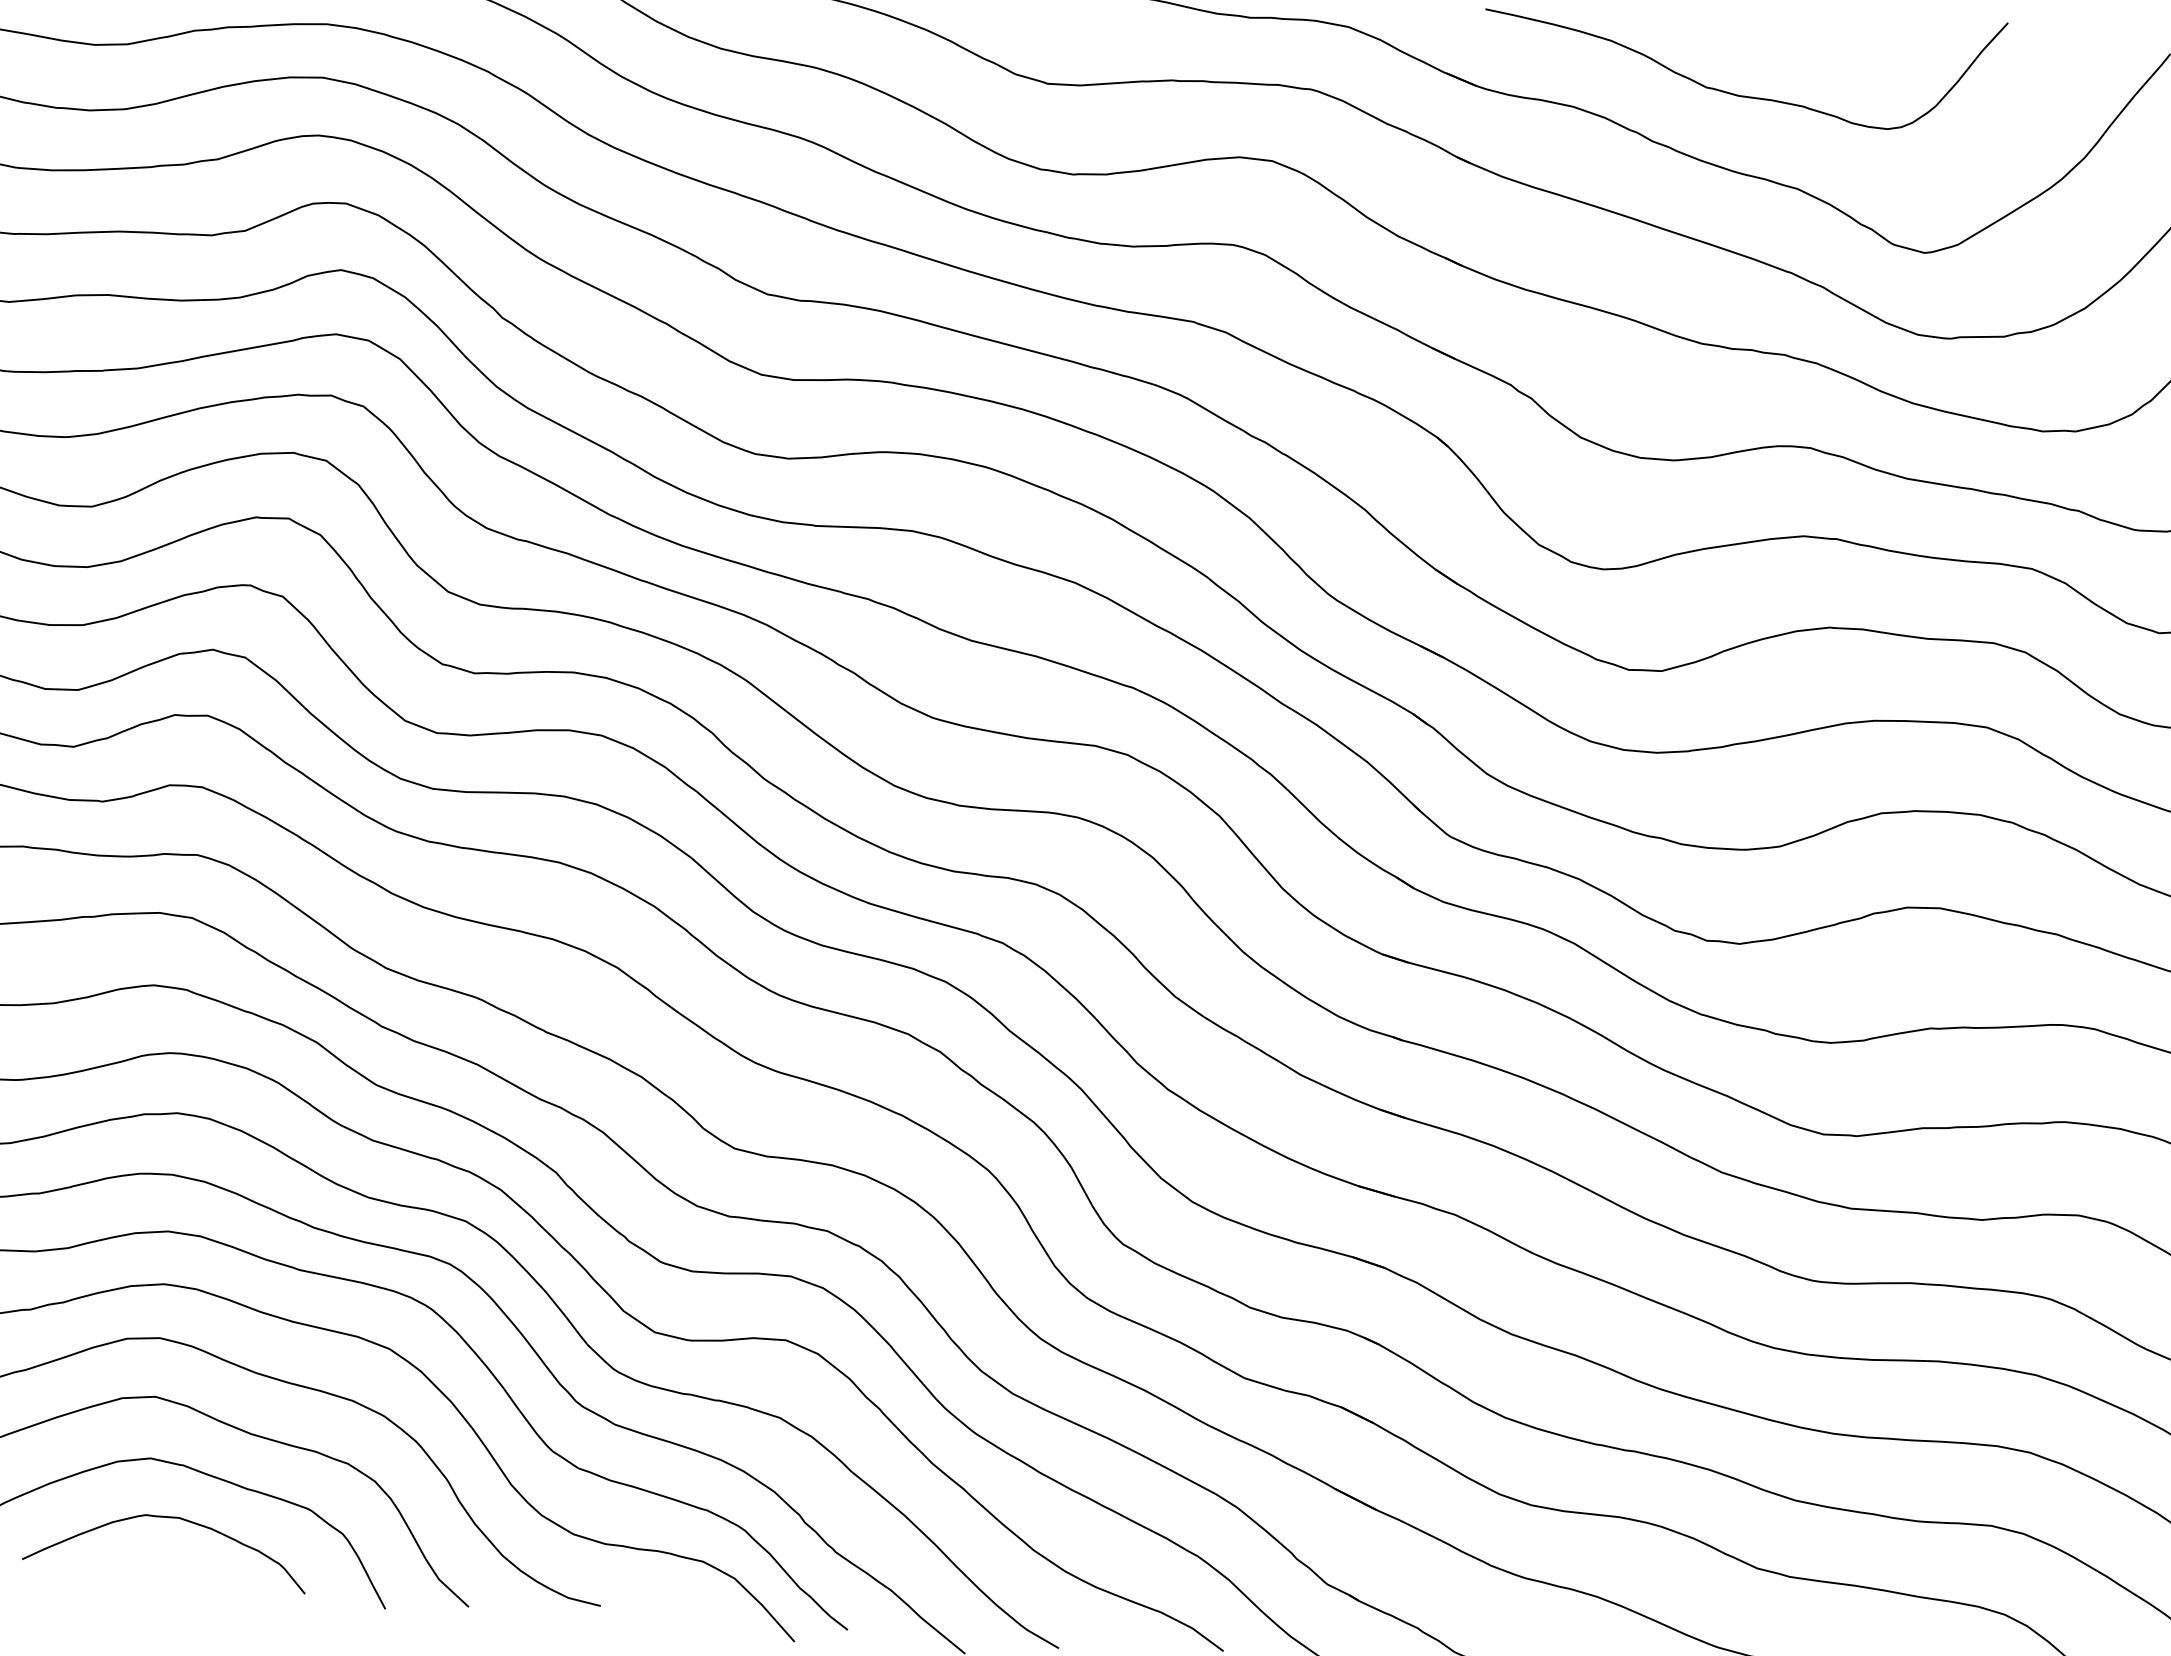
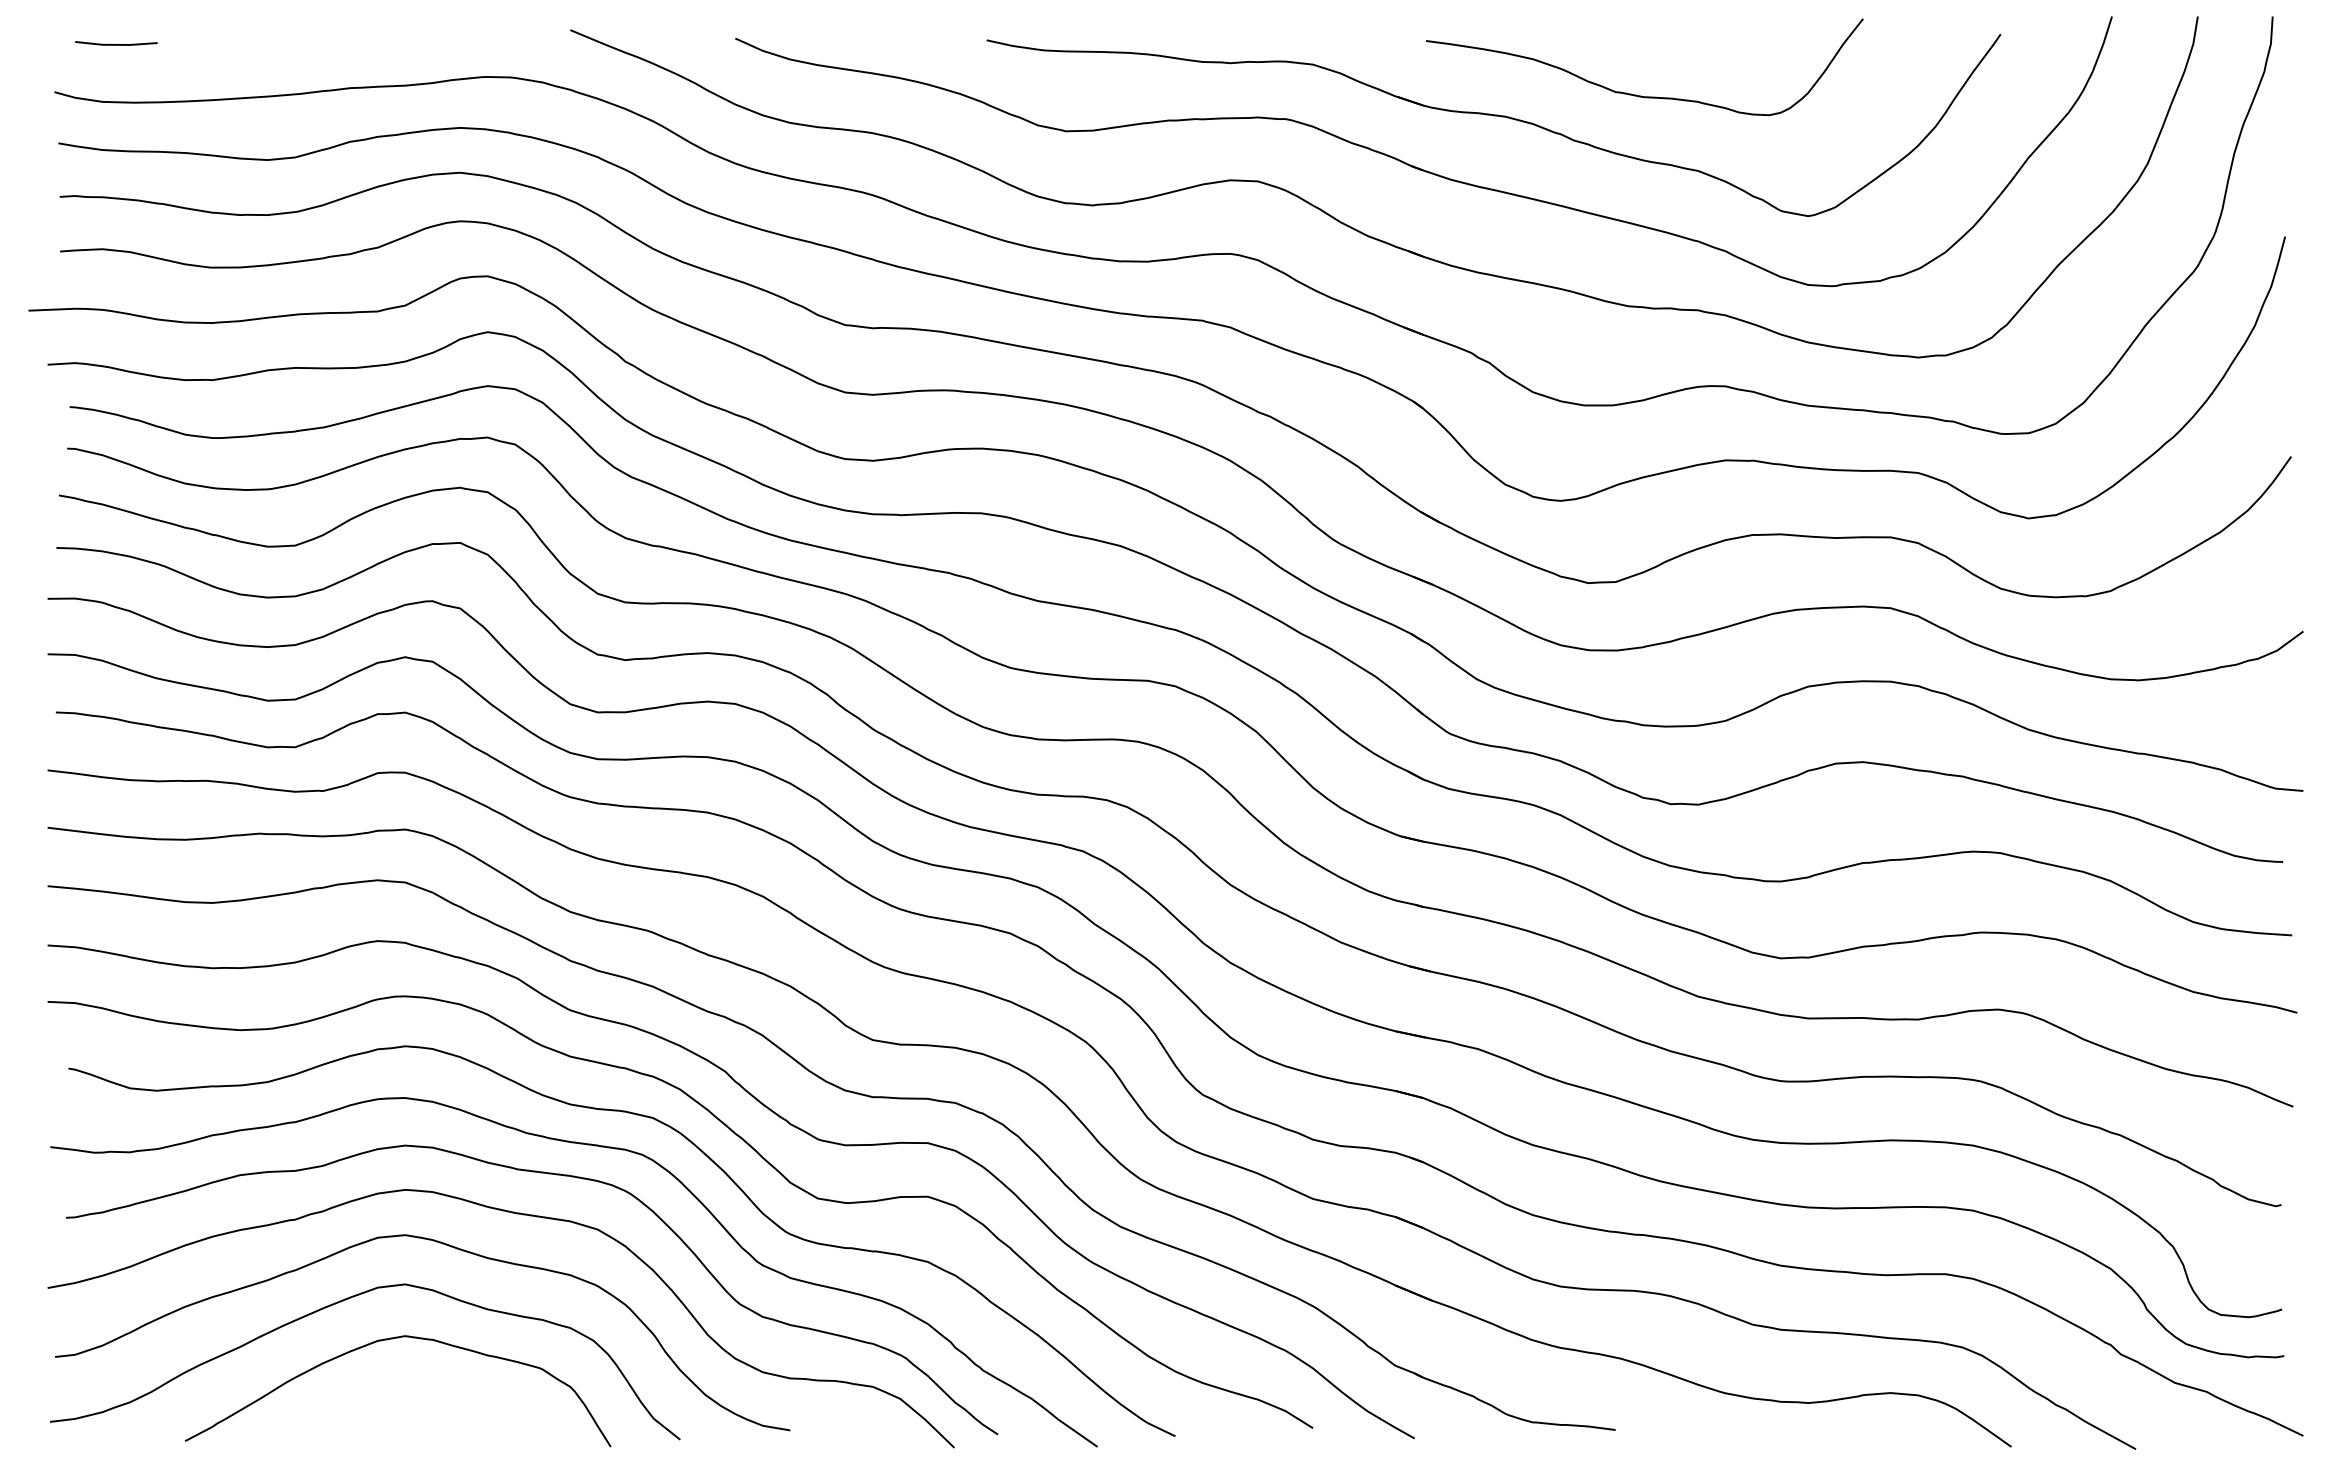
curve: (168, 1517) -> (423, 1384), removed

